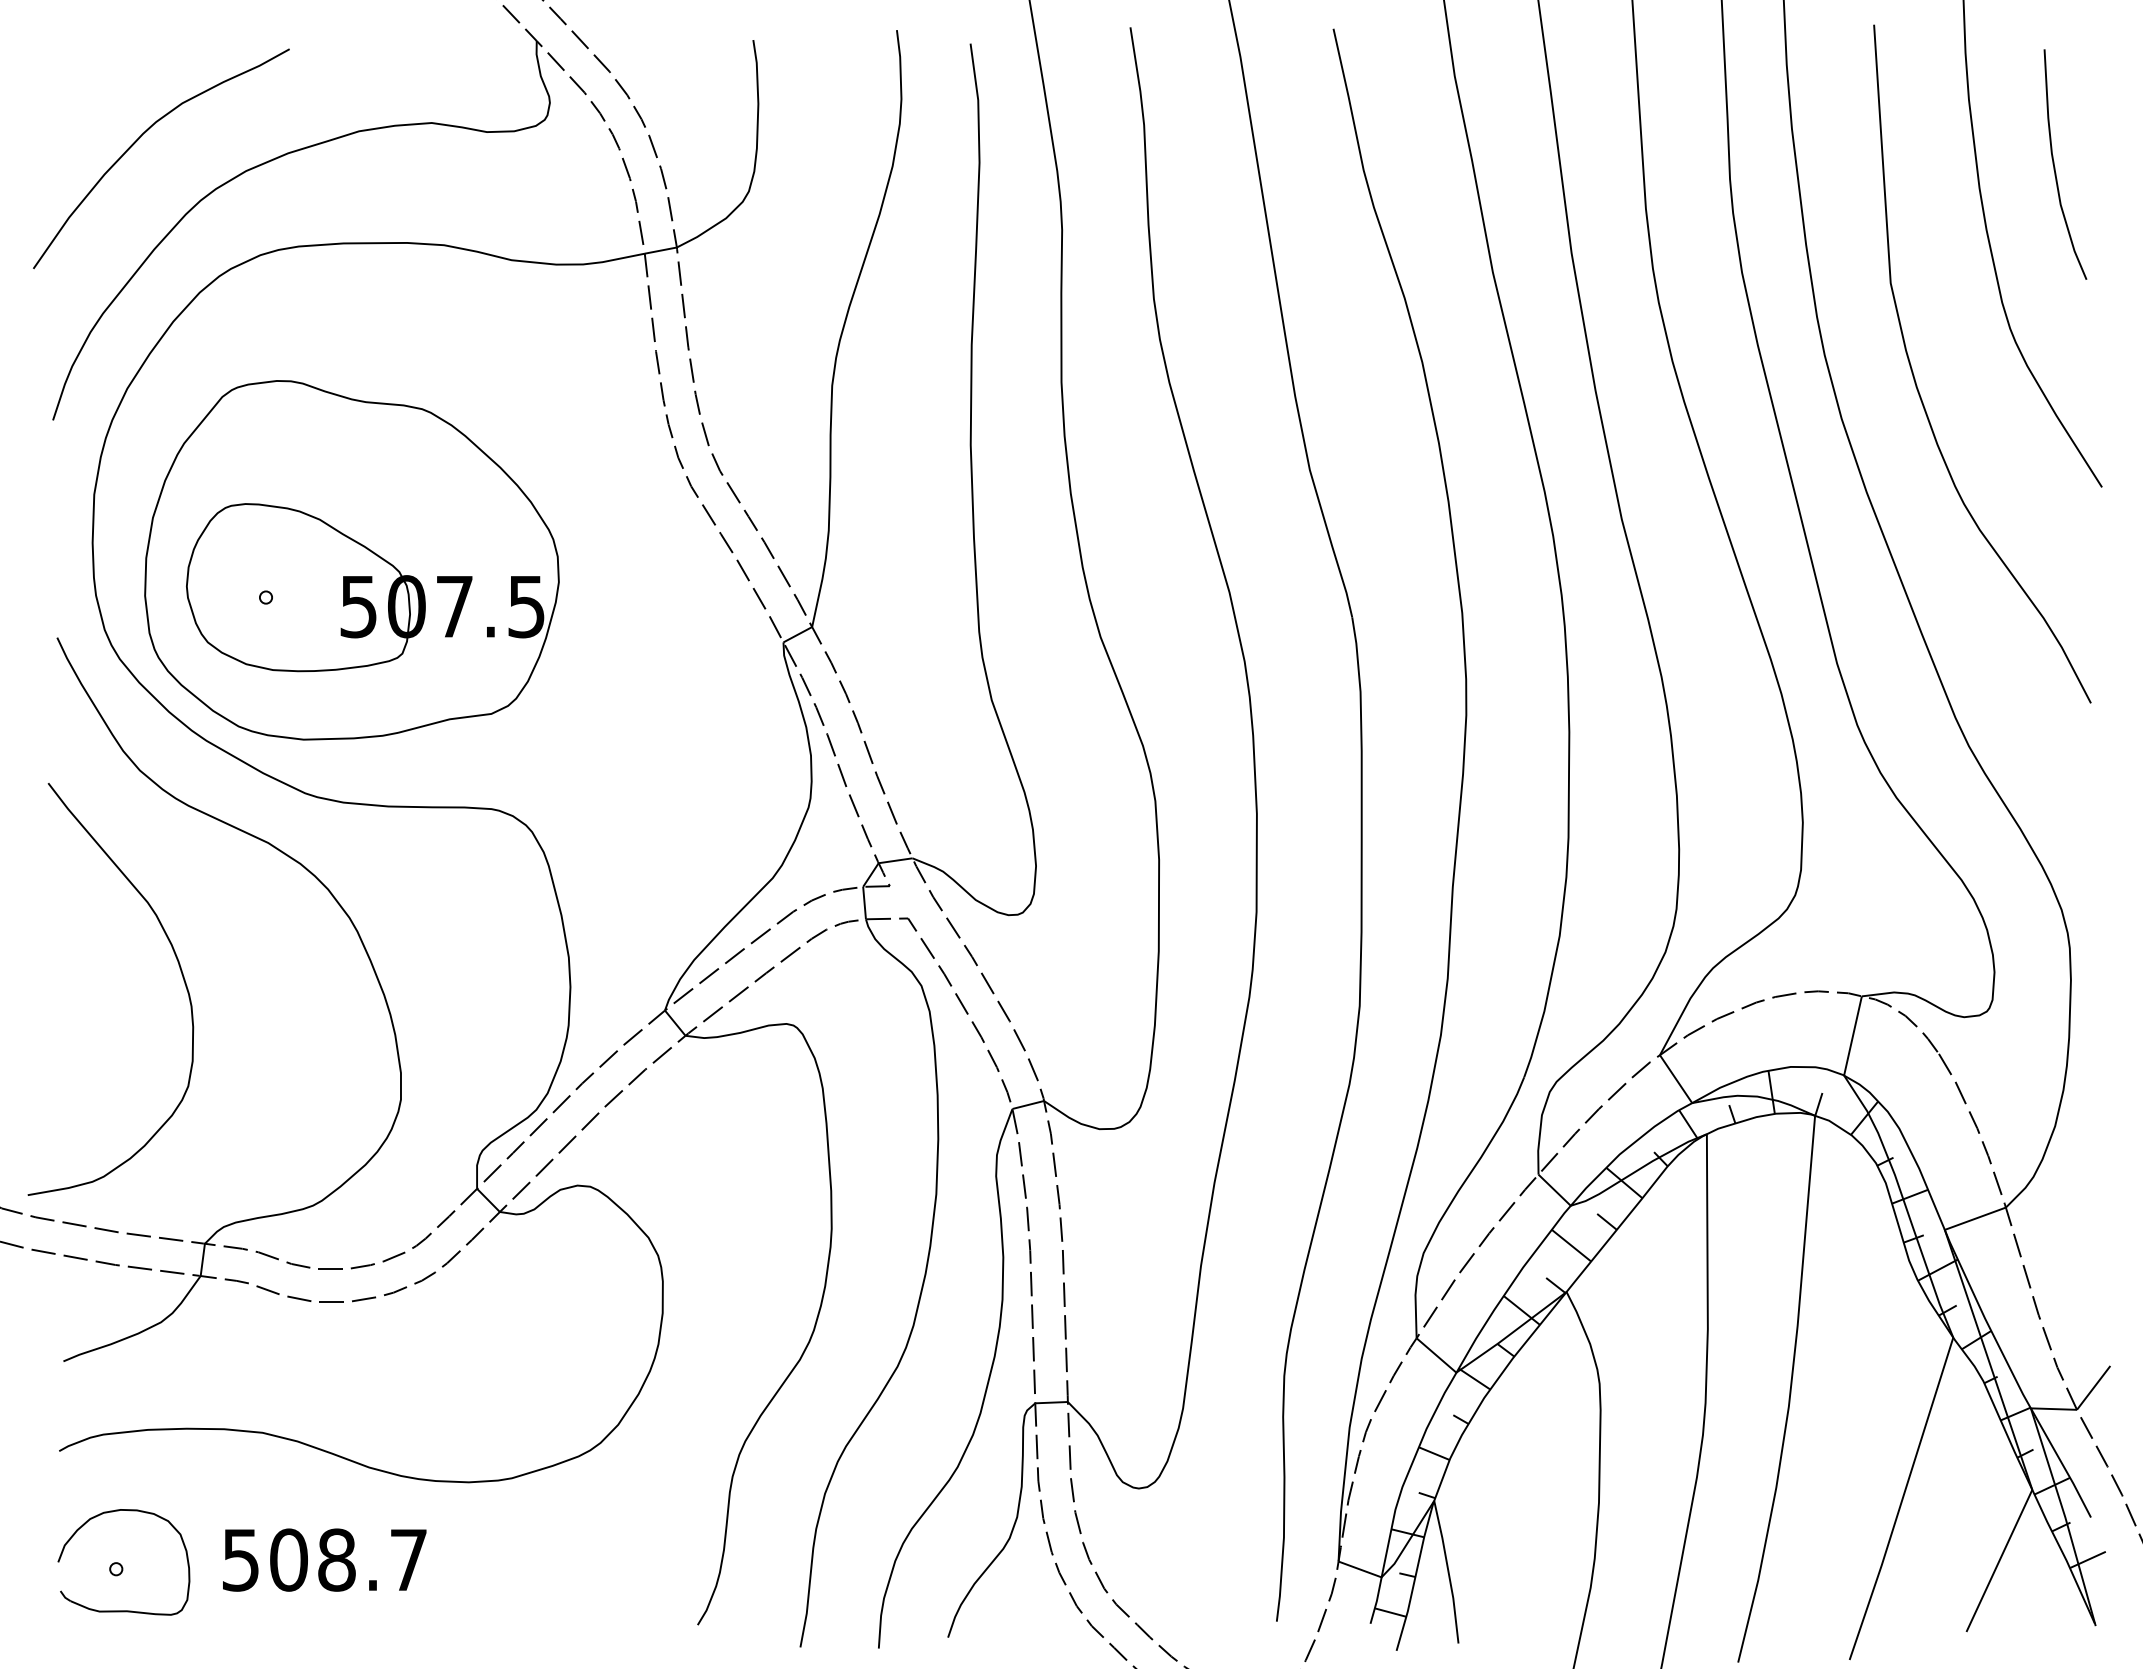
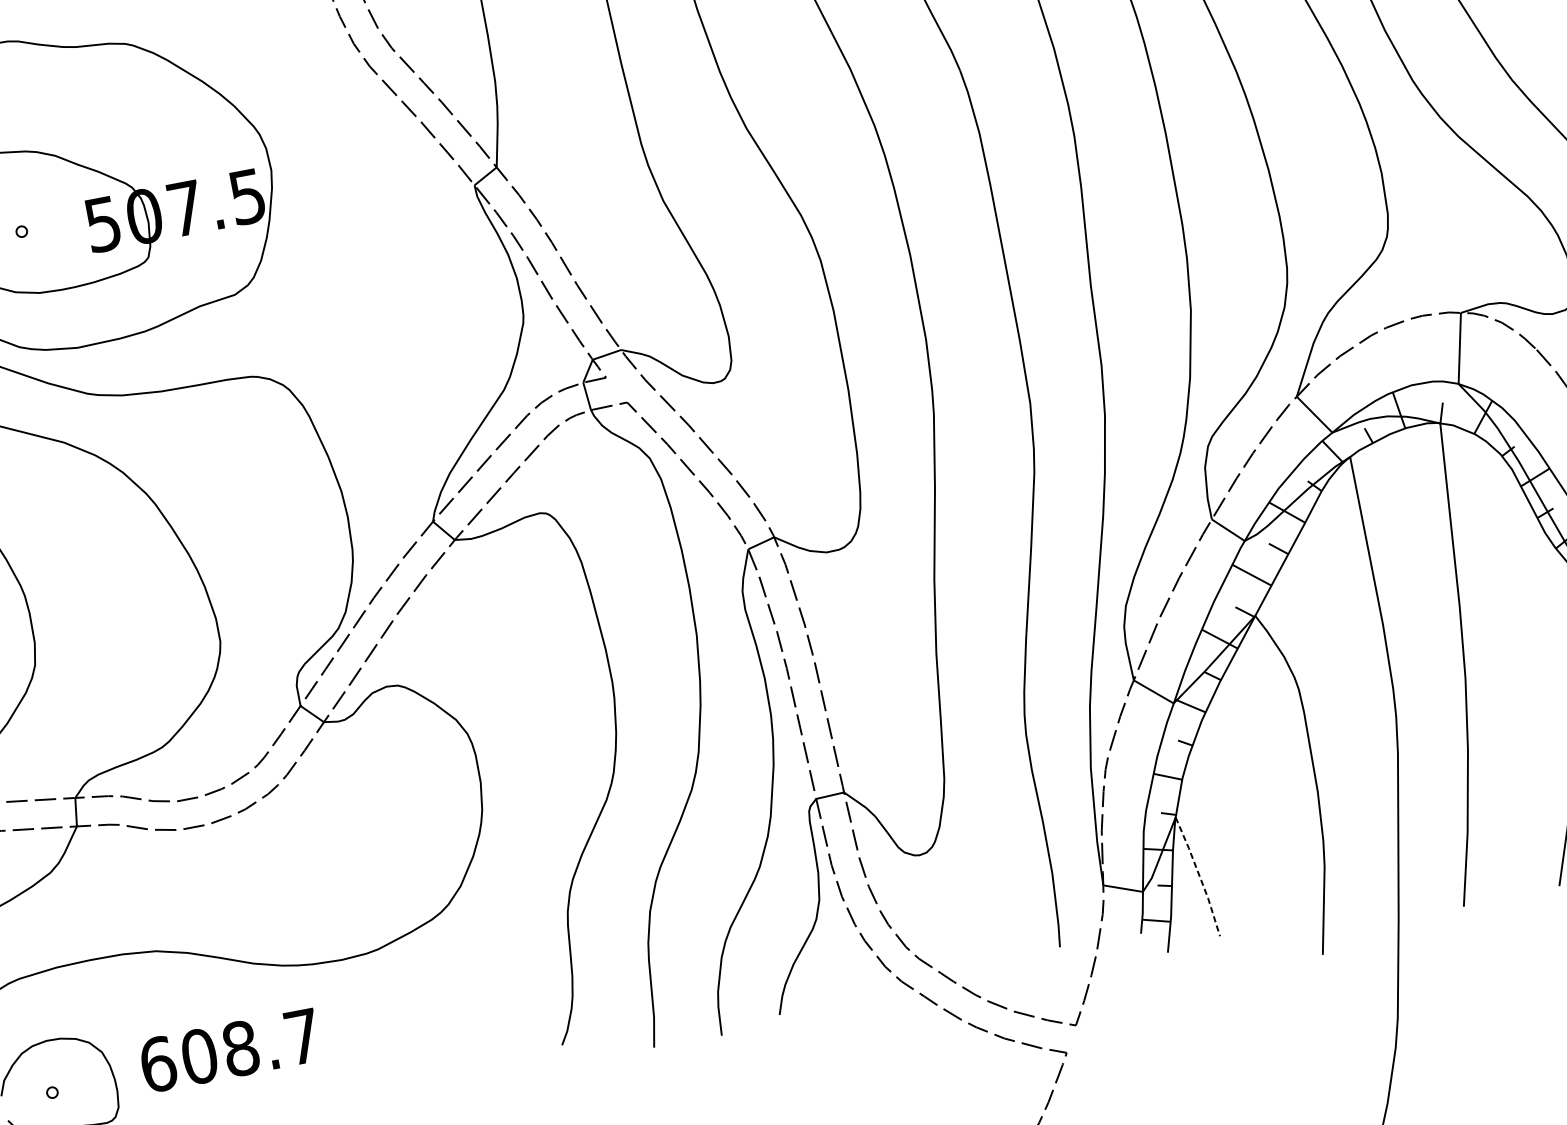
text: (241, 1559) -> (158, 1063), 508.7 -> 608.7
line: (1448, 1572) -> (1199, 876), solid -> dashed

